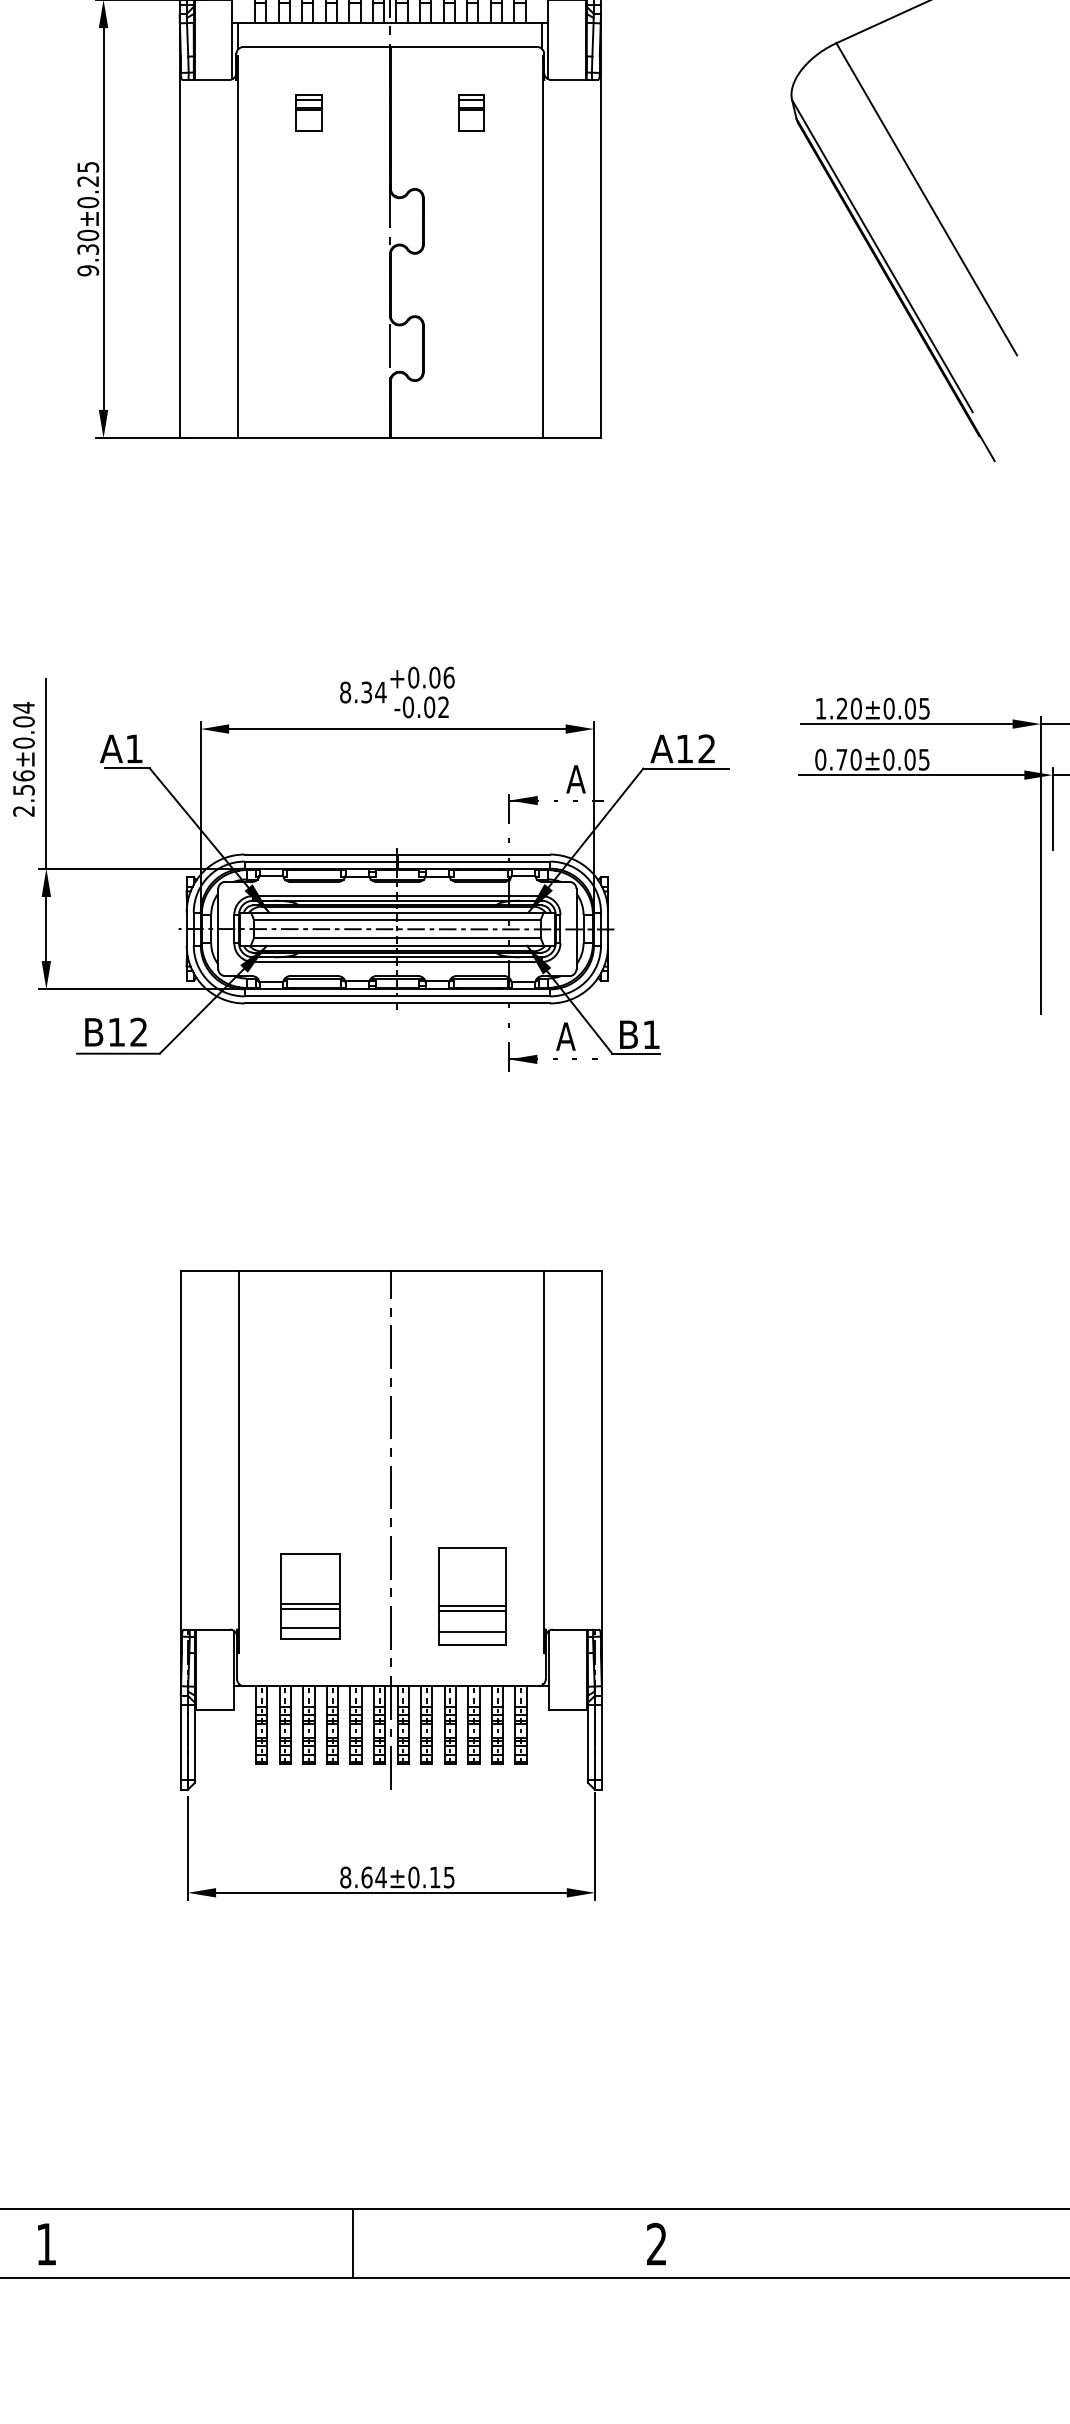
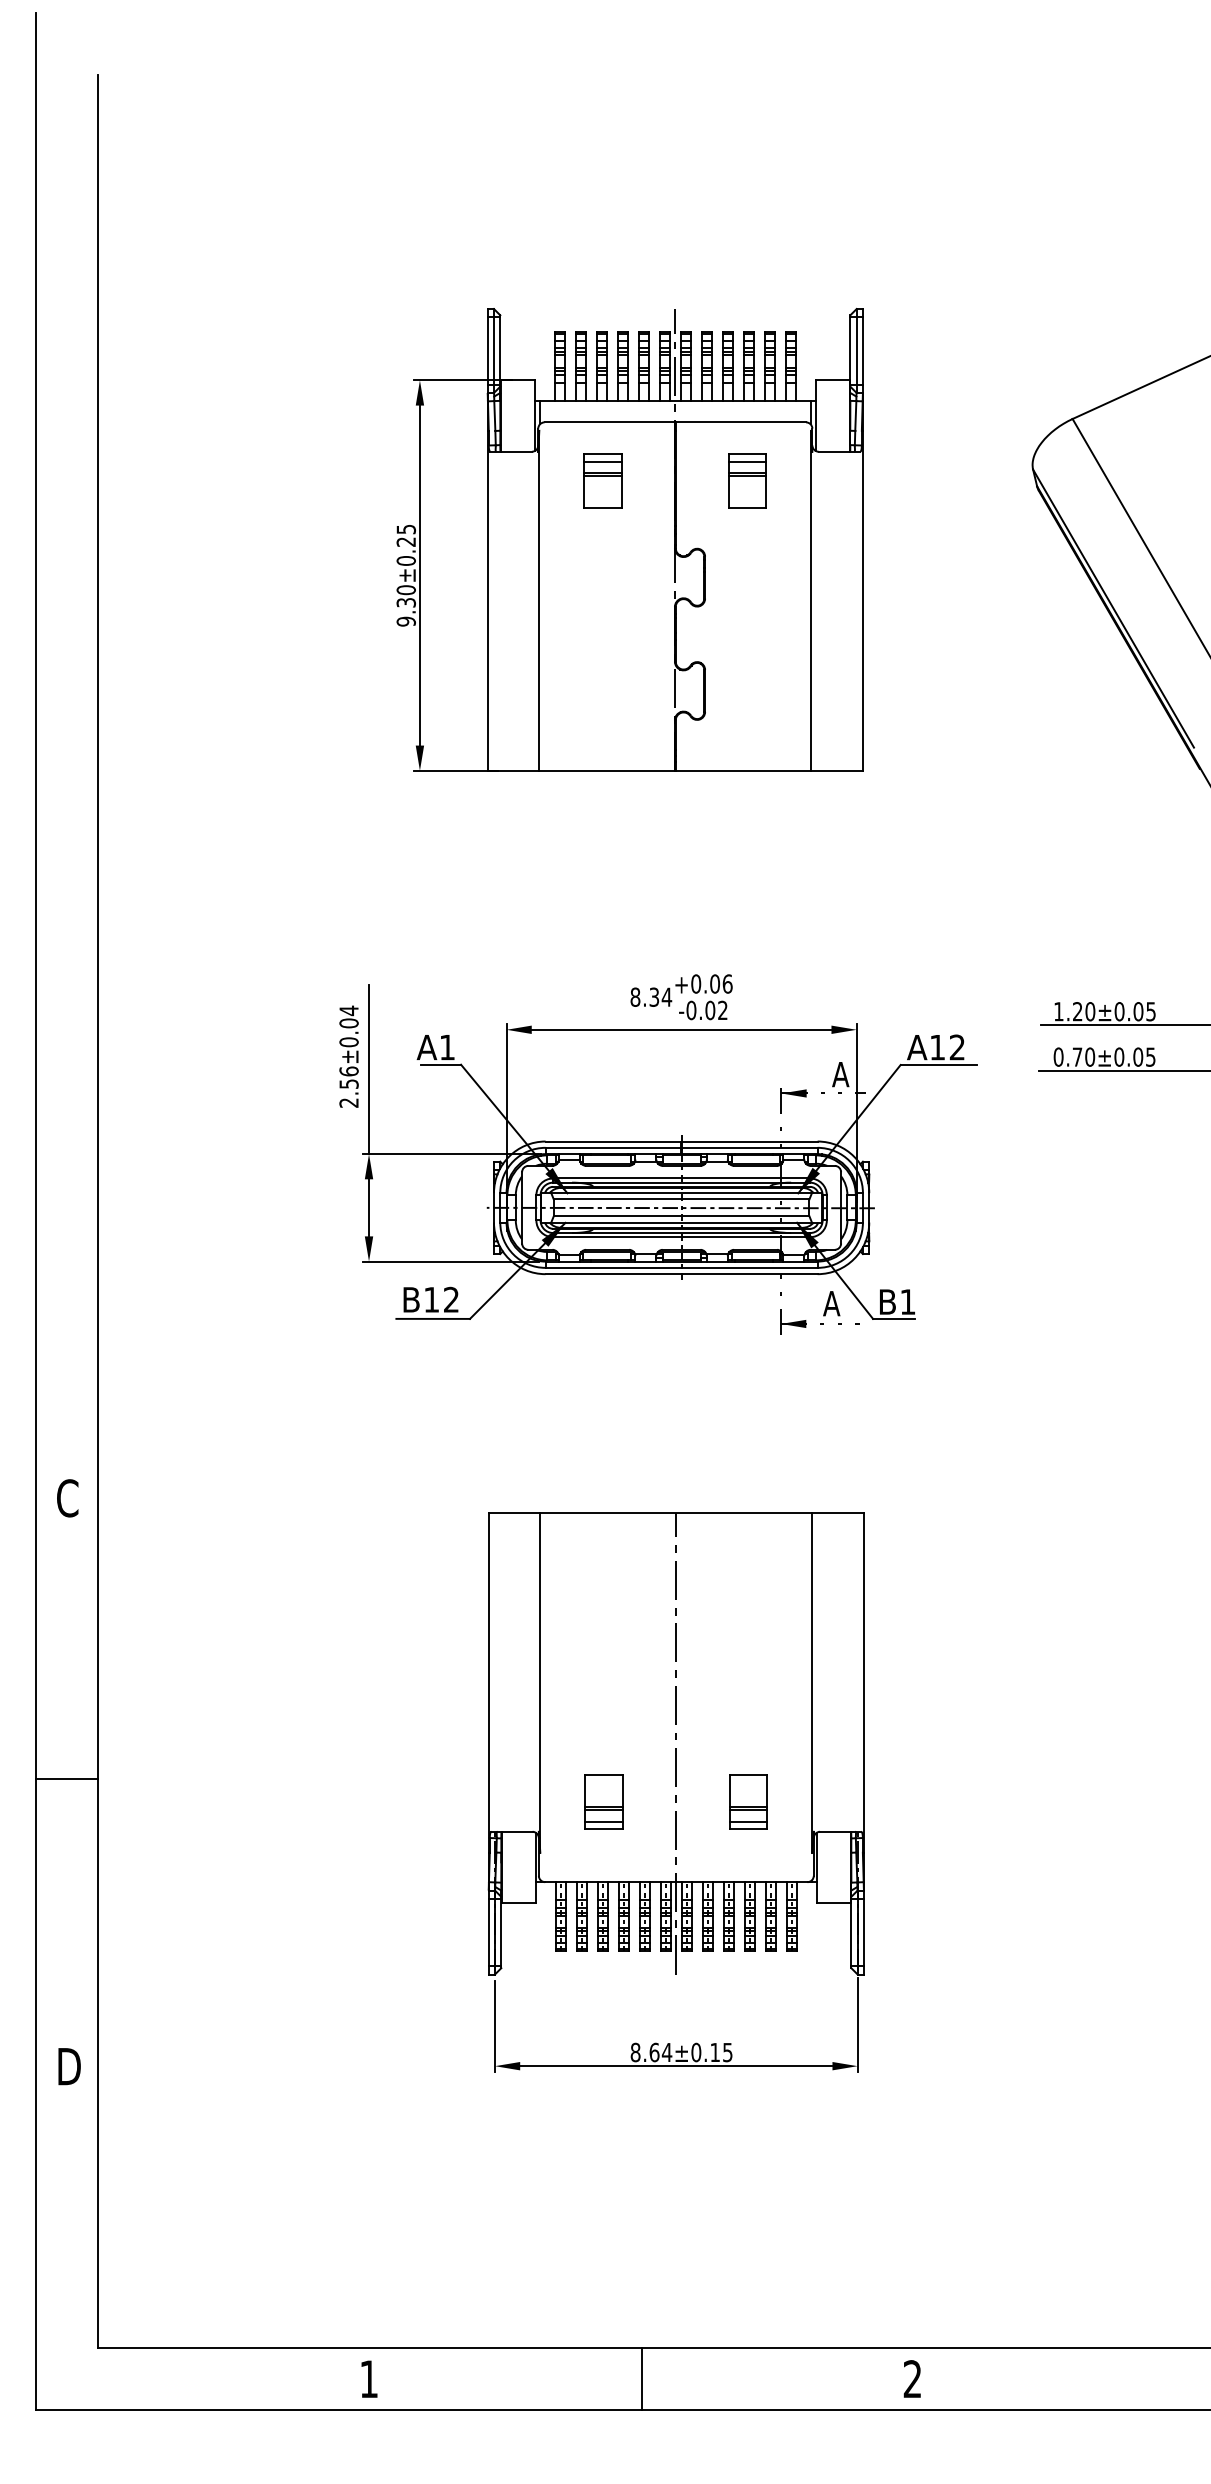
part: (308, 112) -> (602, 480), size x1.67
part: (471, 112) -> (747, 480), size x1.67
part: (309, 1595) -> (603, 1801), size x0.71
part: (472, 1595) -> (748, 1801), size x0.62

